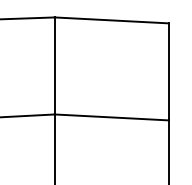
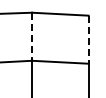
line: (55, 67) -> (32, 37), solid -> dashed
line: (168, 73) -> (88, 40), solid -> dashed

